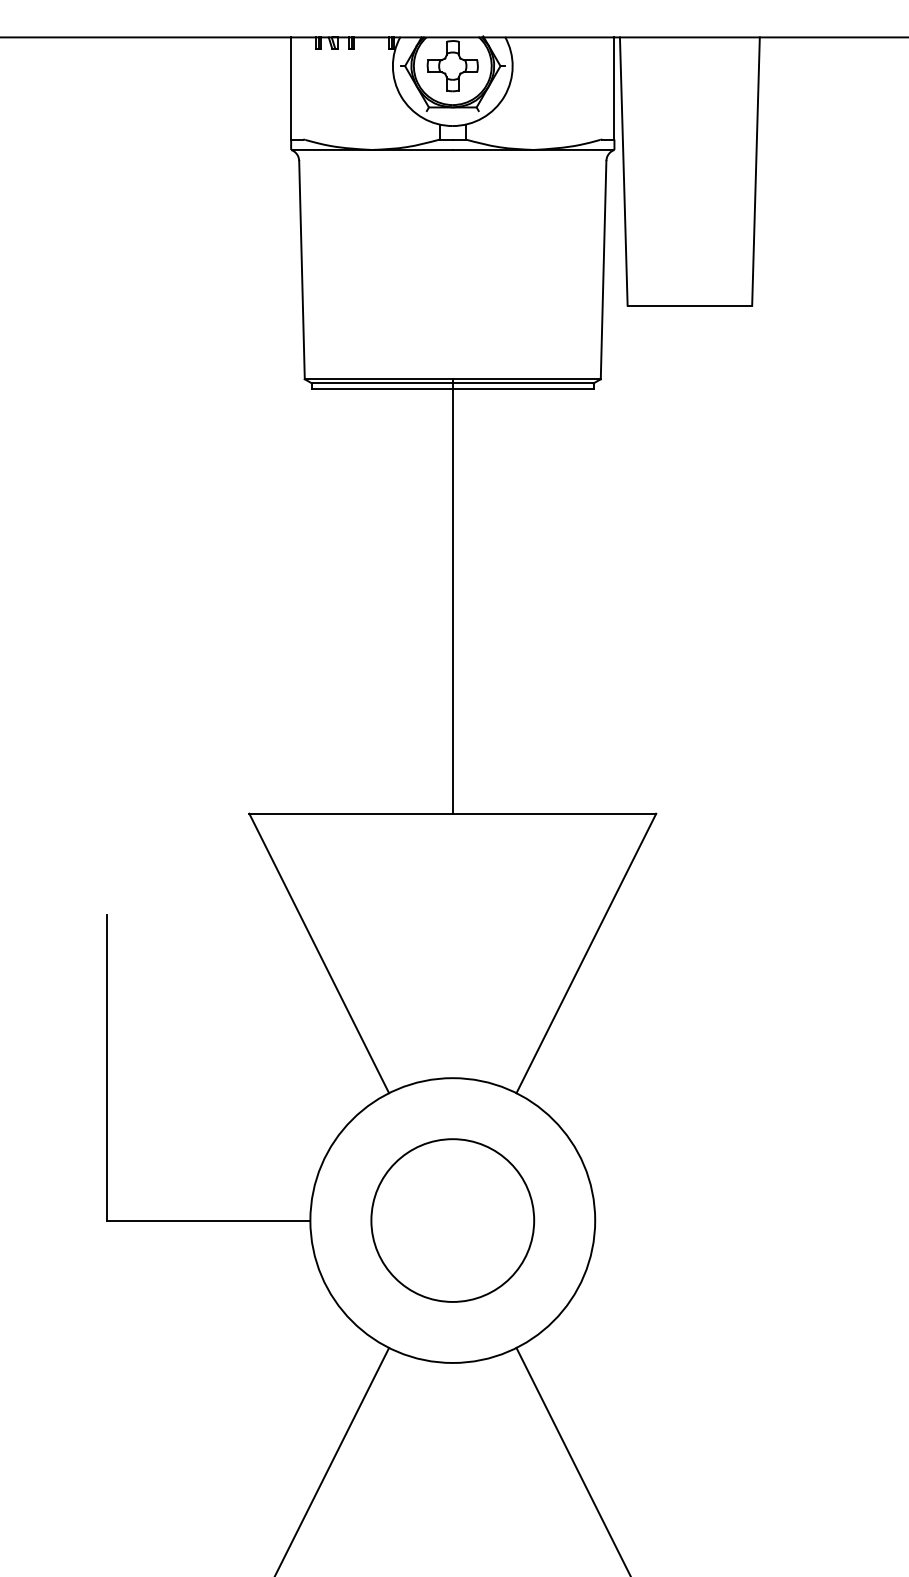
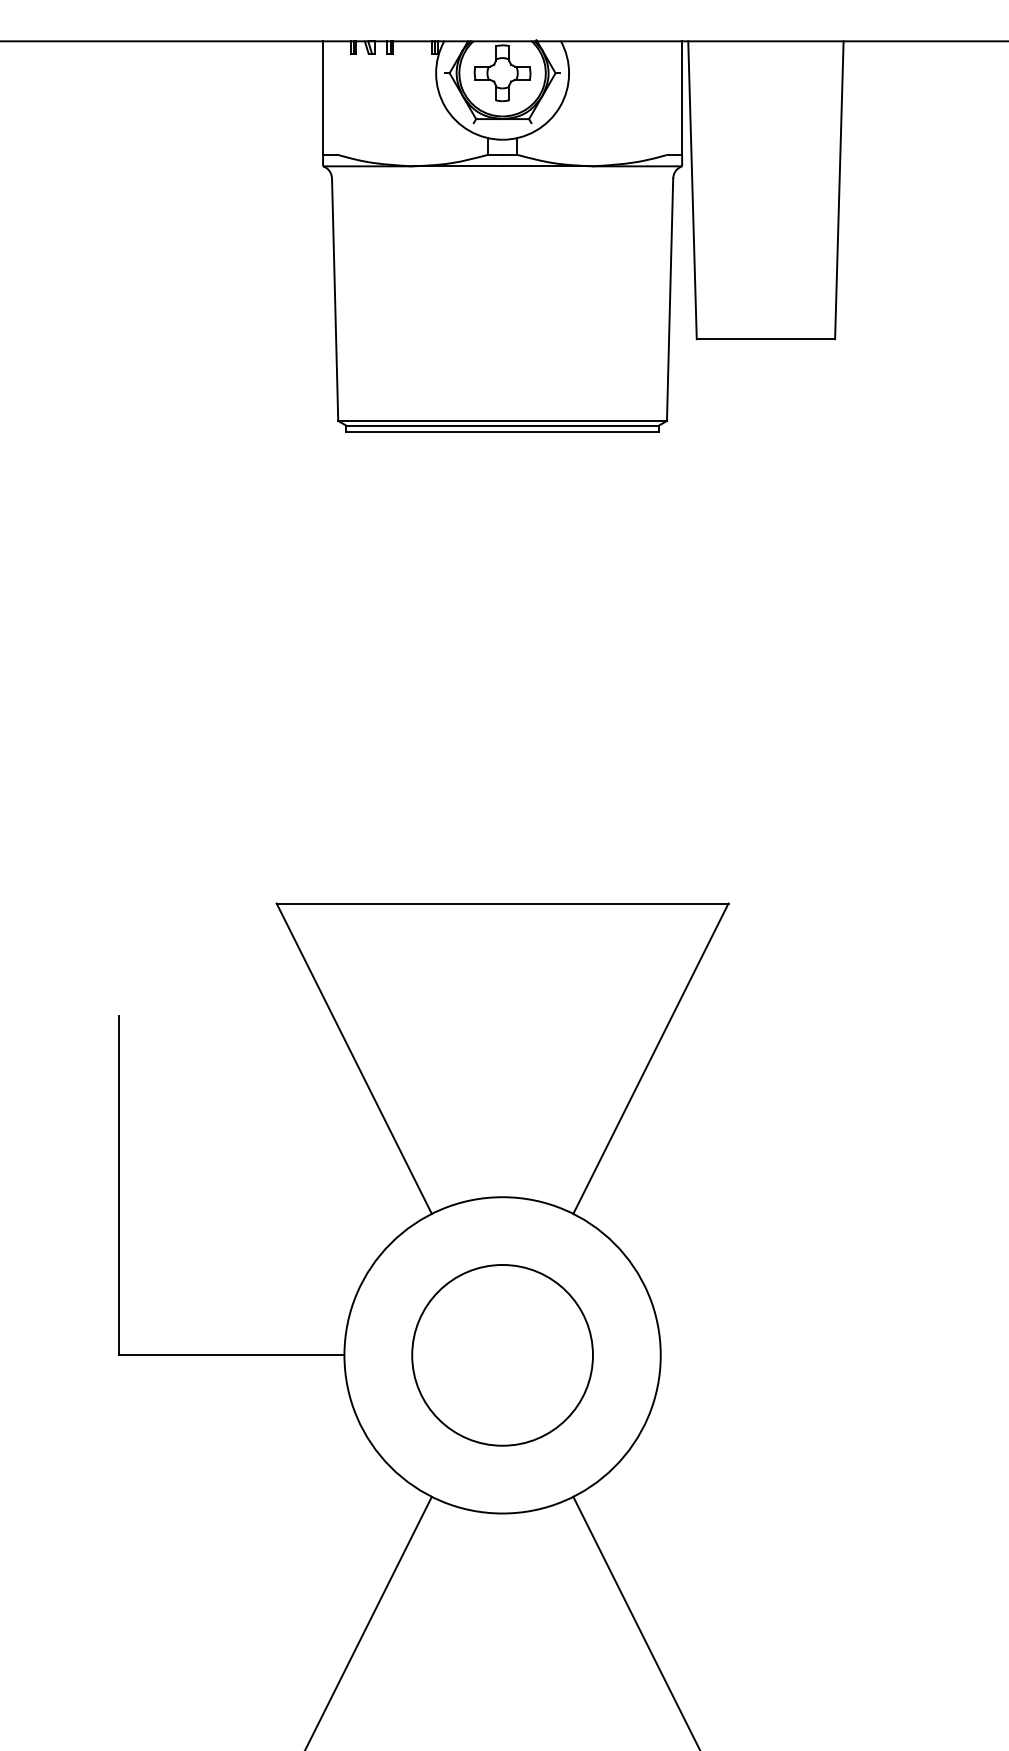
line: (452, 595) -> (502, 661), removed

